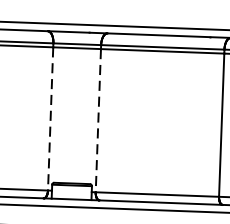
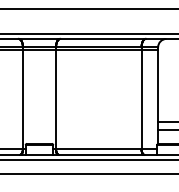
line: (50, 118) -> (22, 99), dashed -> solid
line: (99, 120) -> (56, 99), dashed -> solid

